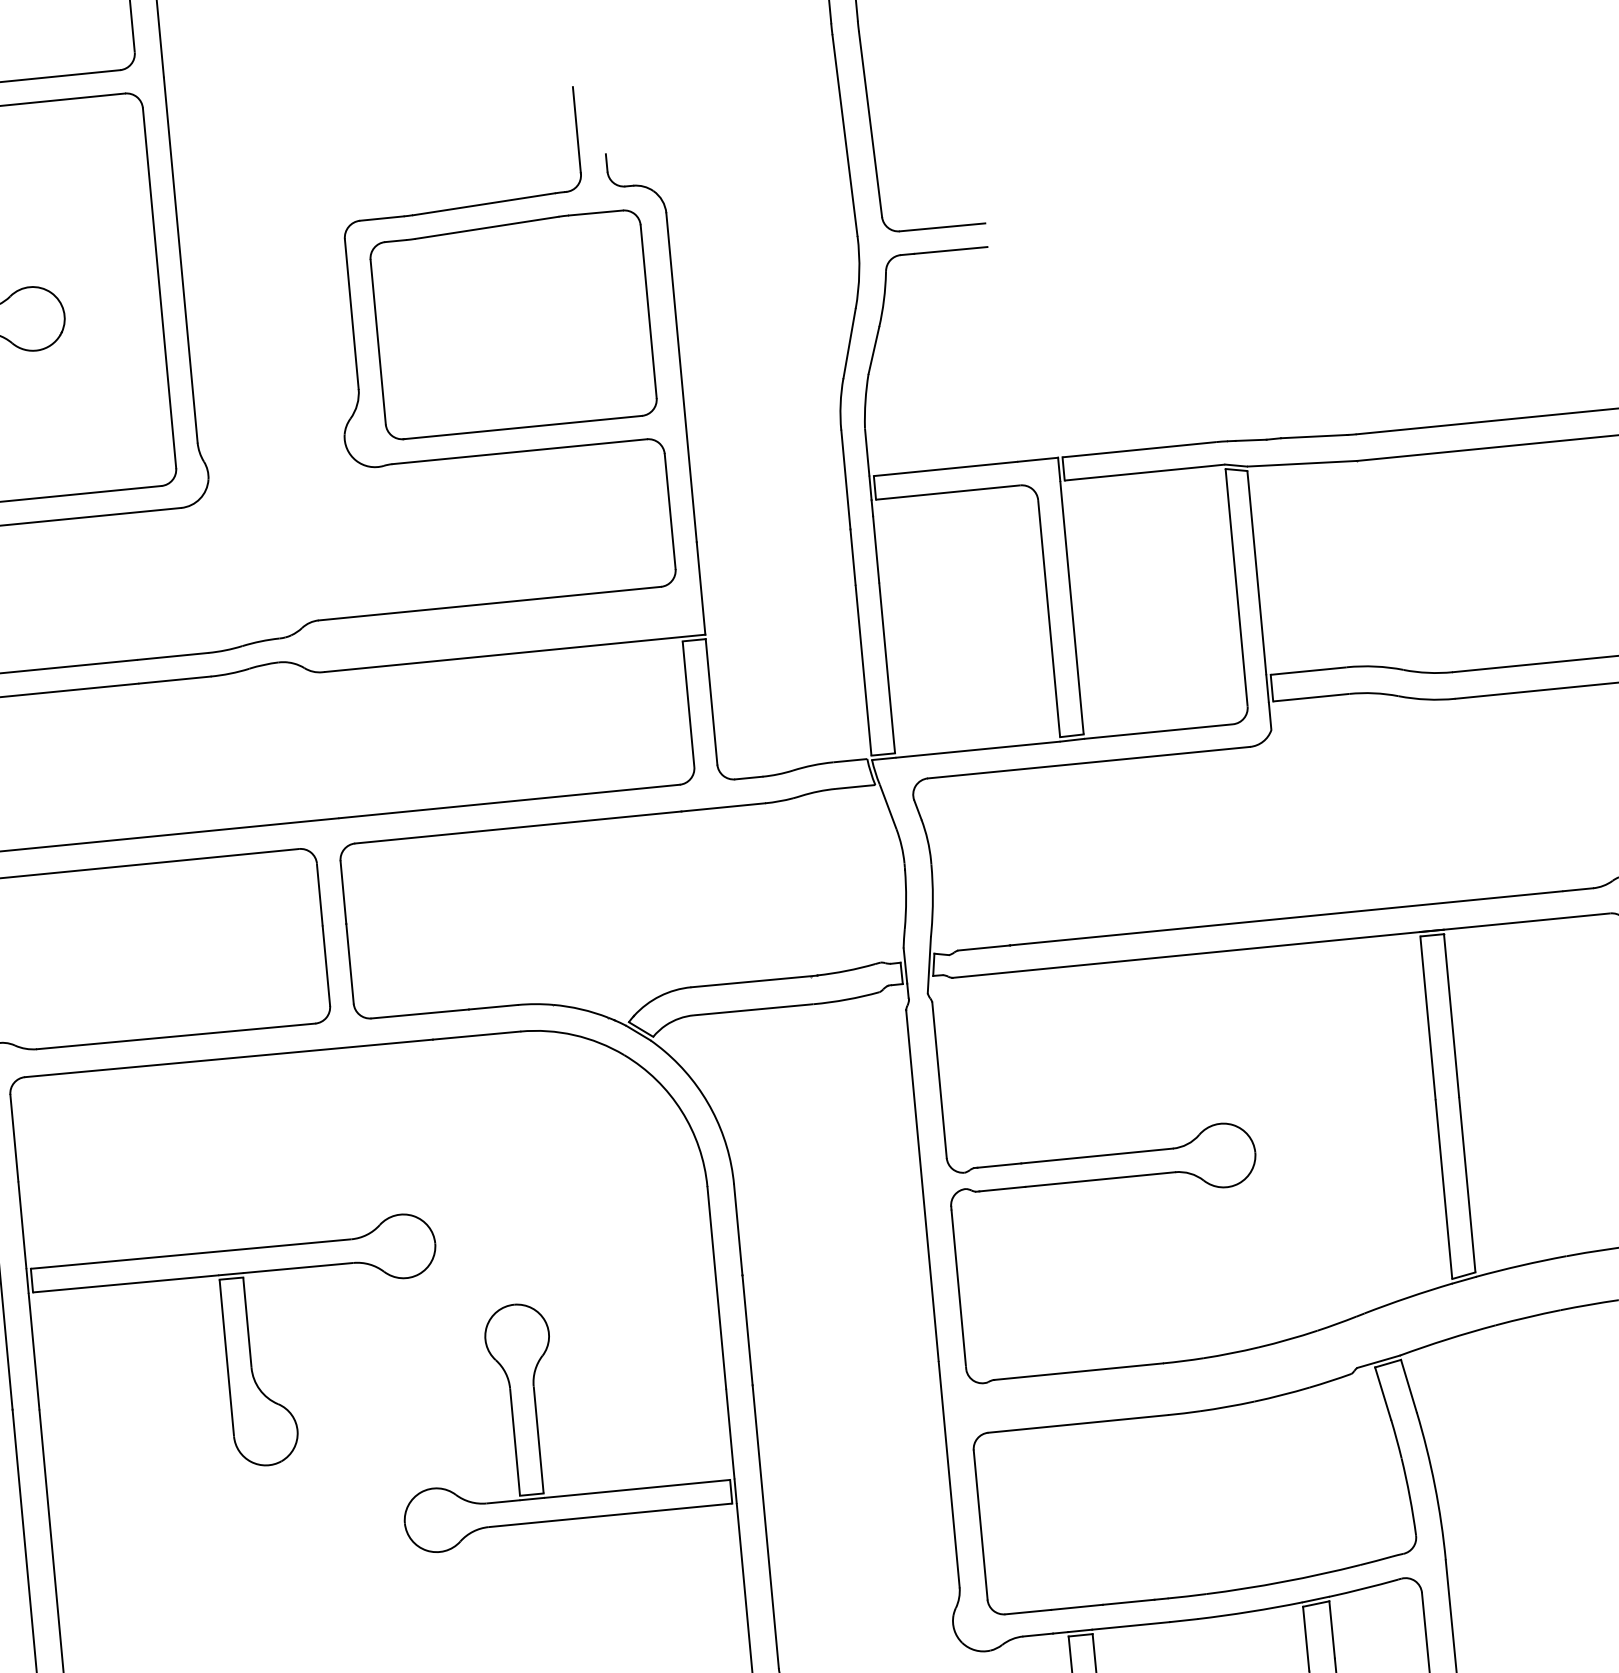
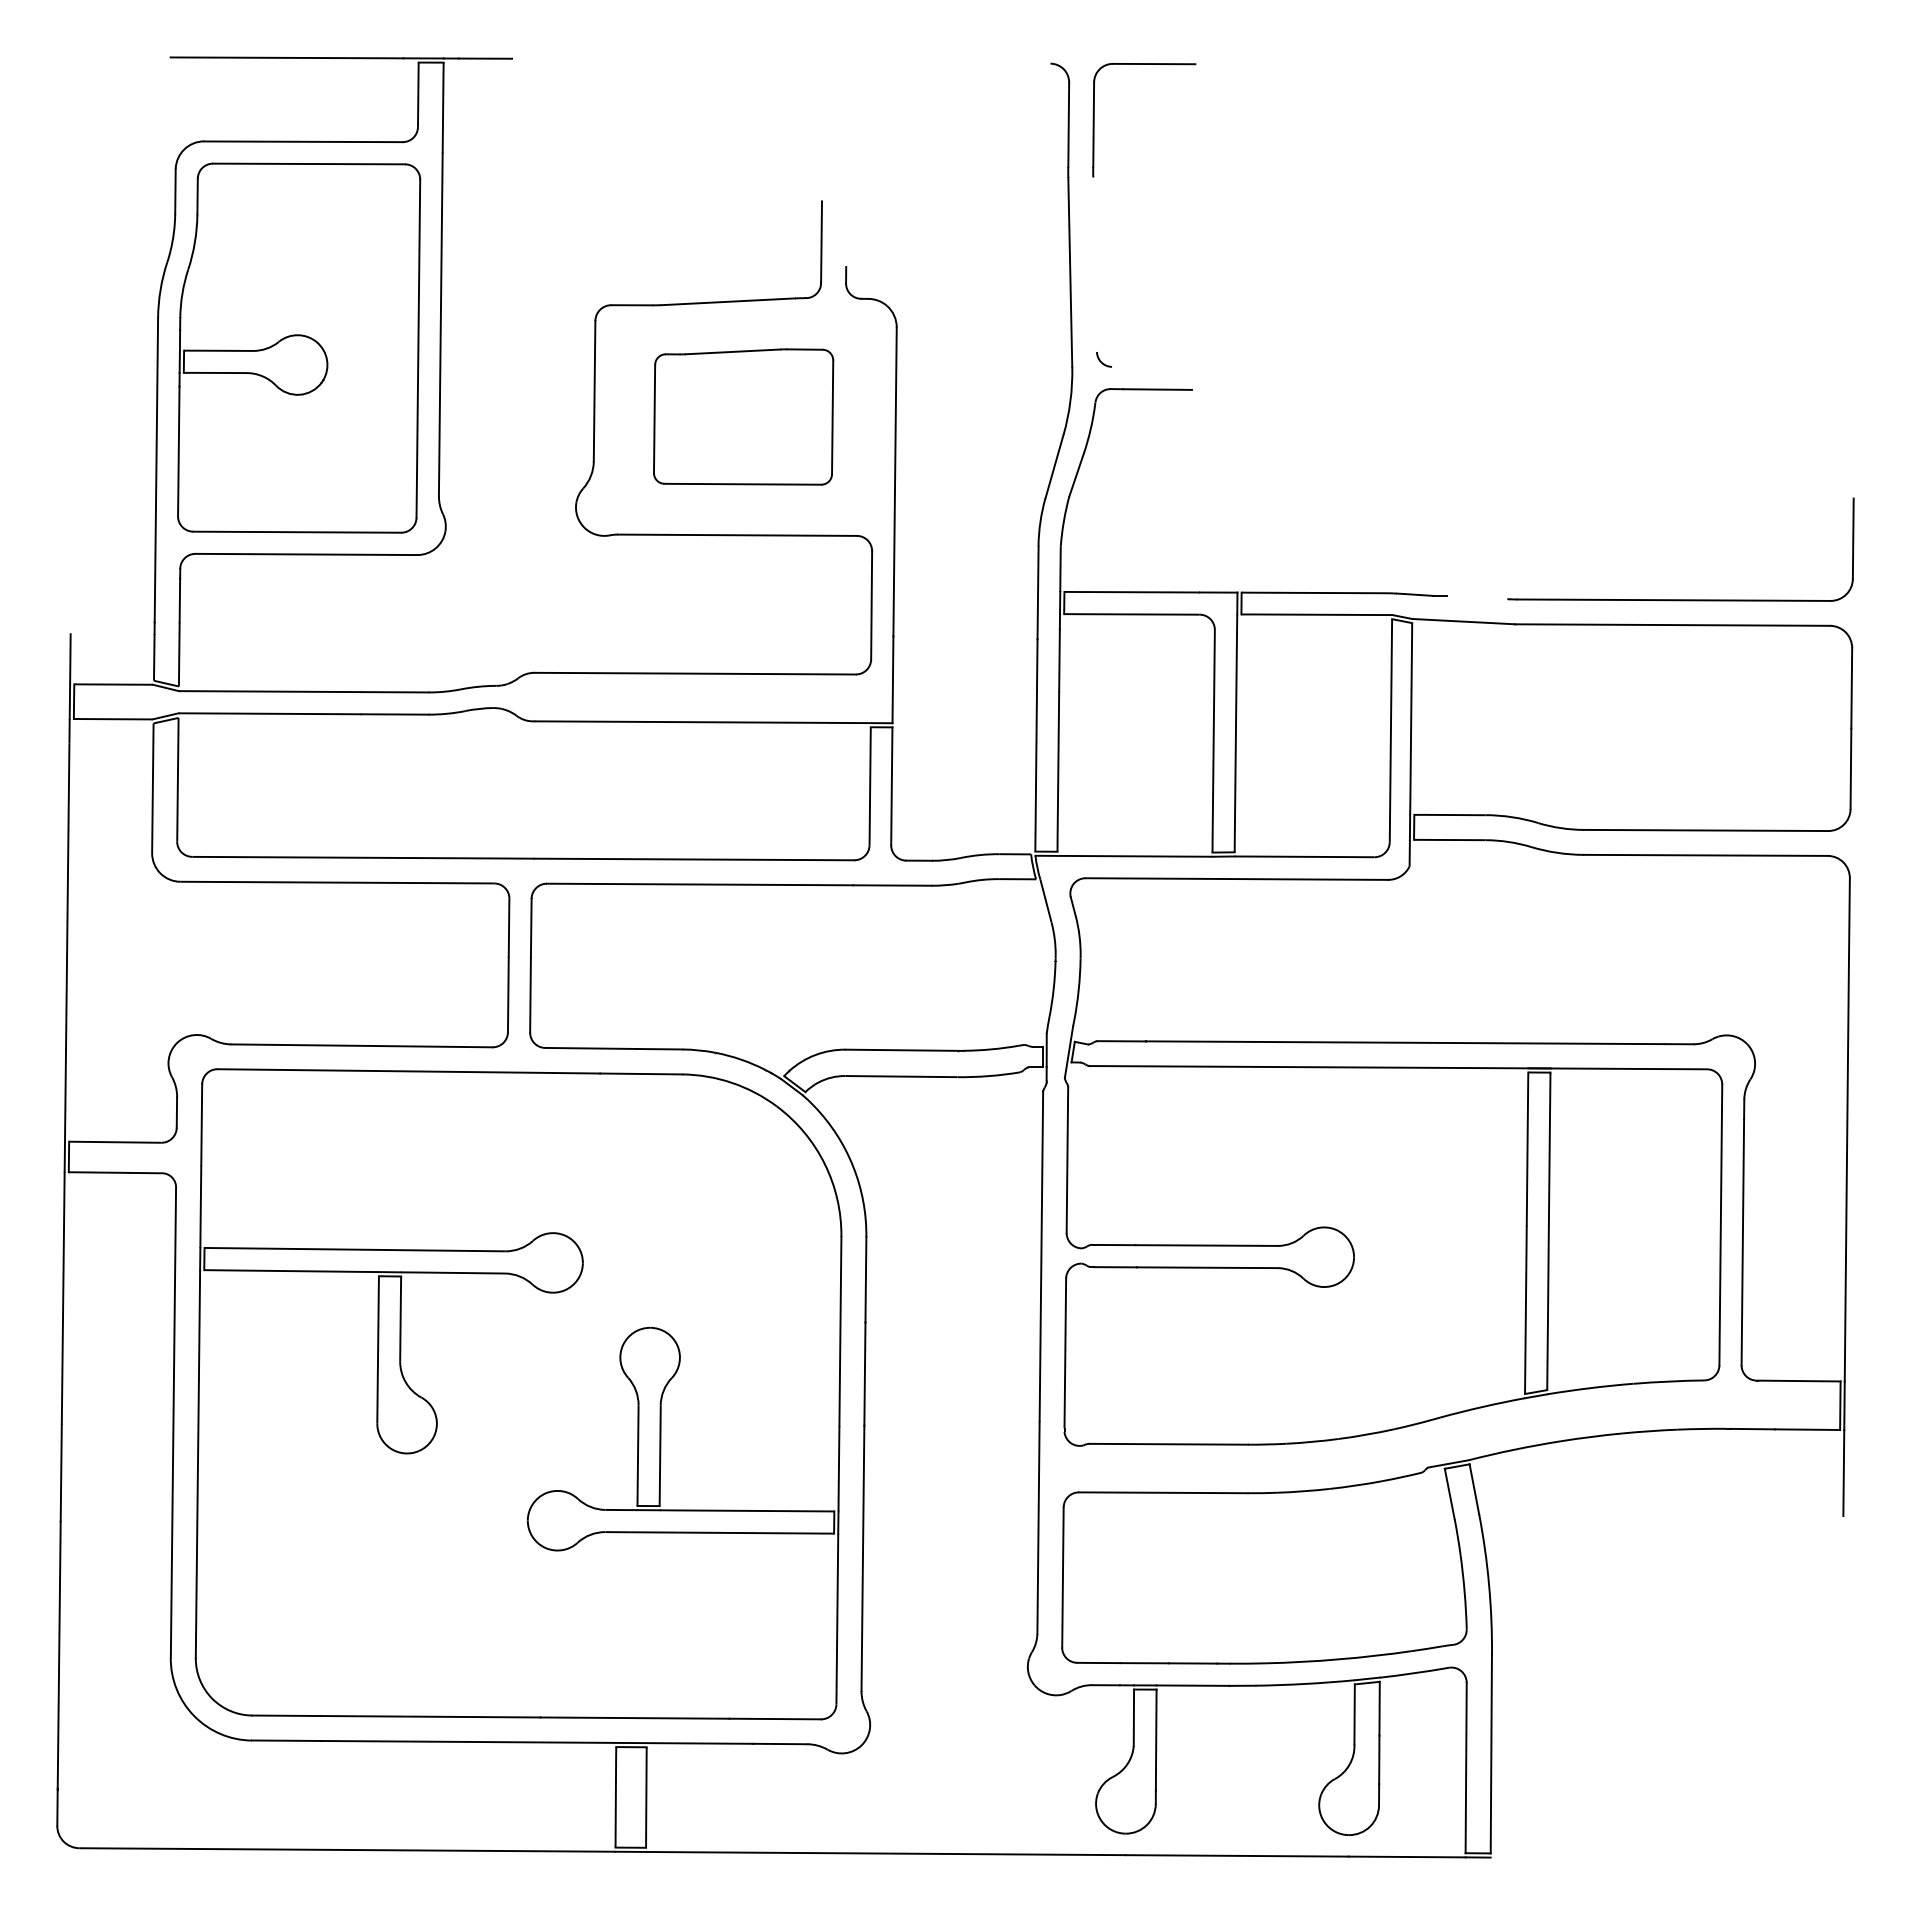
line: (869, 124) -> (1094, 264), removed
line: (942, 226) -> (1152, 366), removed
part: (513, 324) -> (743, 416), size x0.7
line: (1314, 436) -> (1477, 597), removed

